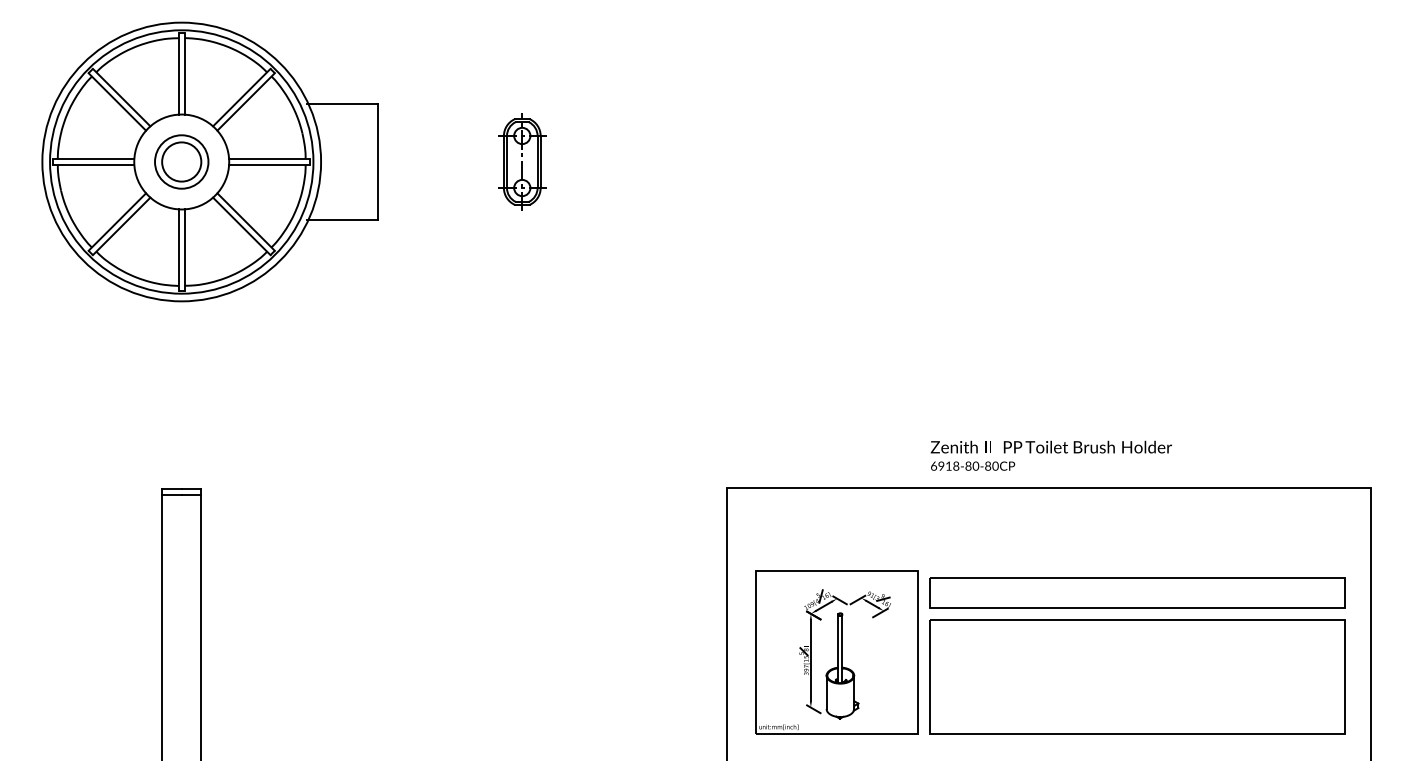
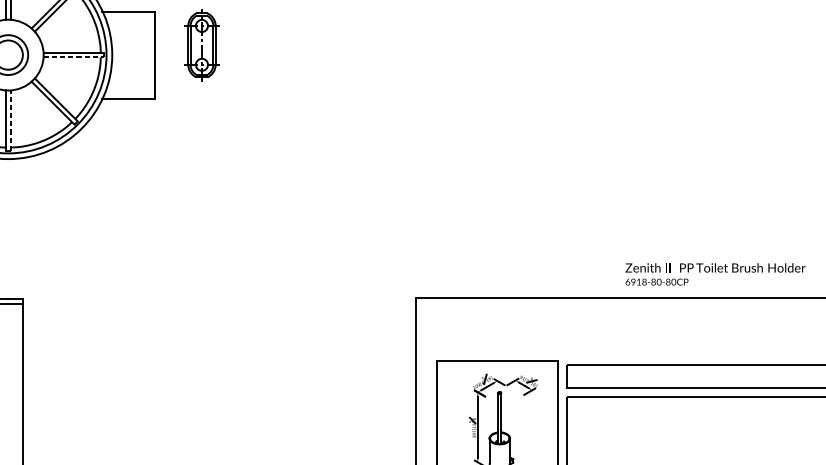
part: (522, 161) -> (202, 45), moved
line: (269, 165) -> (73, 57), solid -> dashed
line: (184, 250) -> (10, 121), solid -> dashed
text: (1050, 455) -> (714, 274), moved

